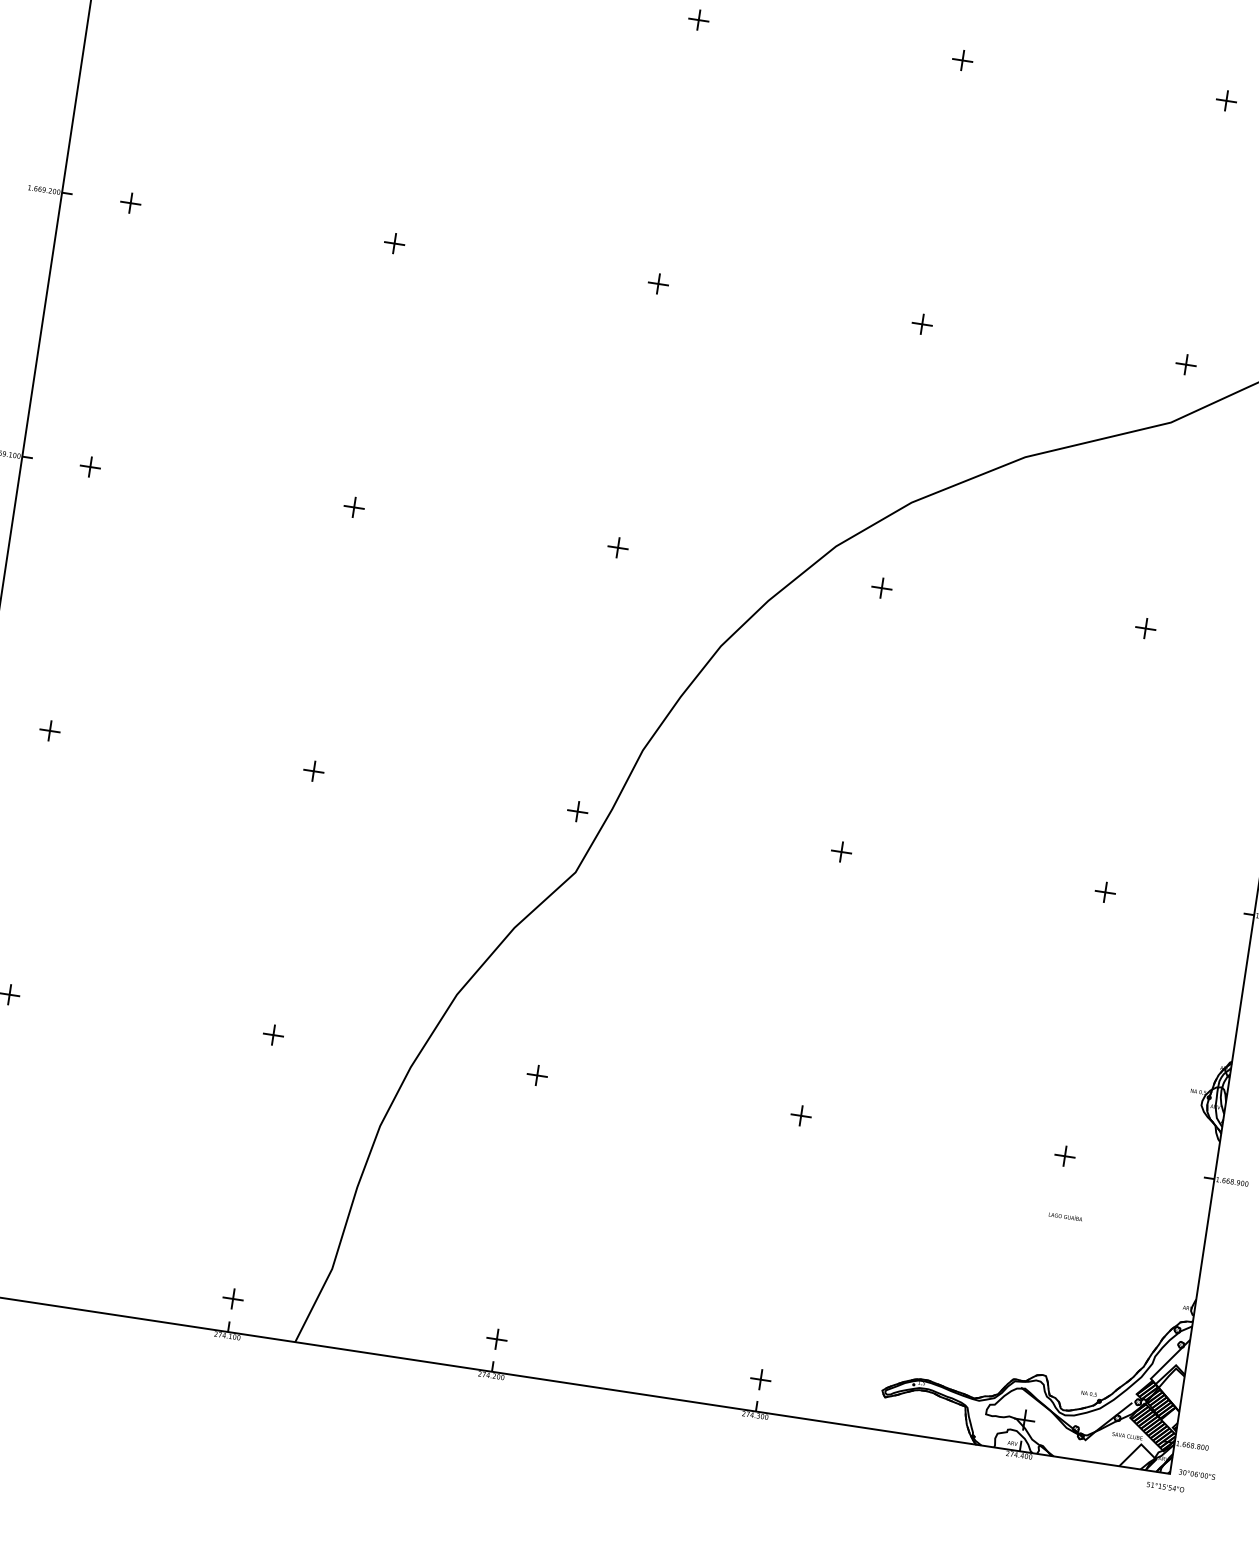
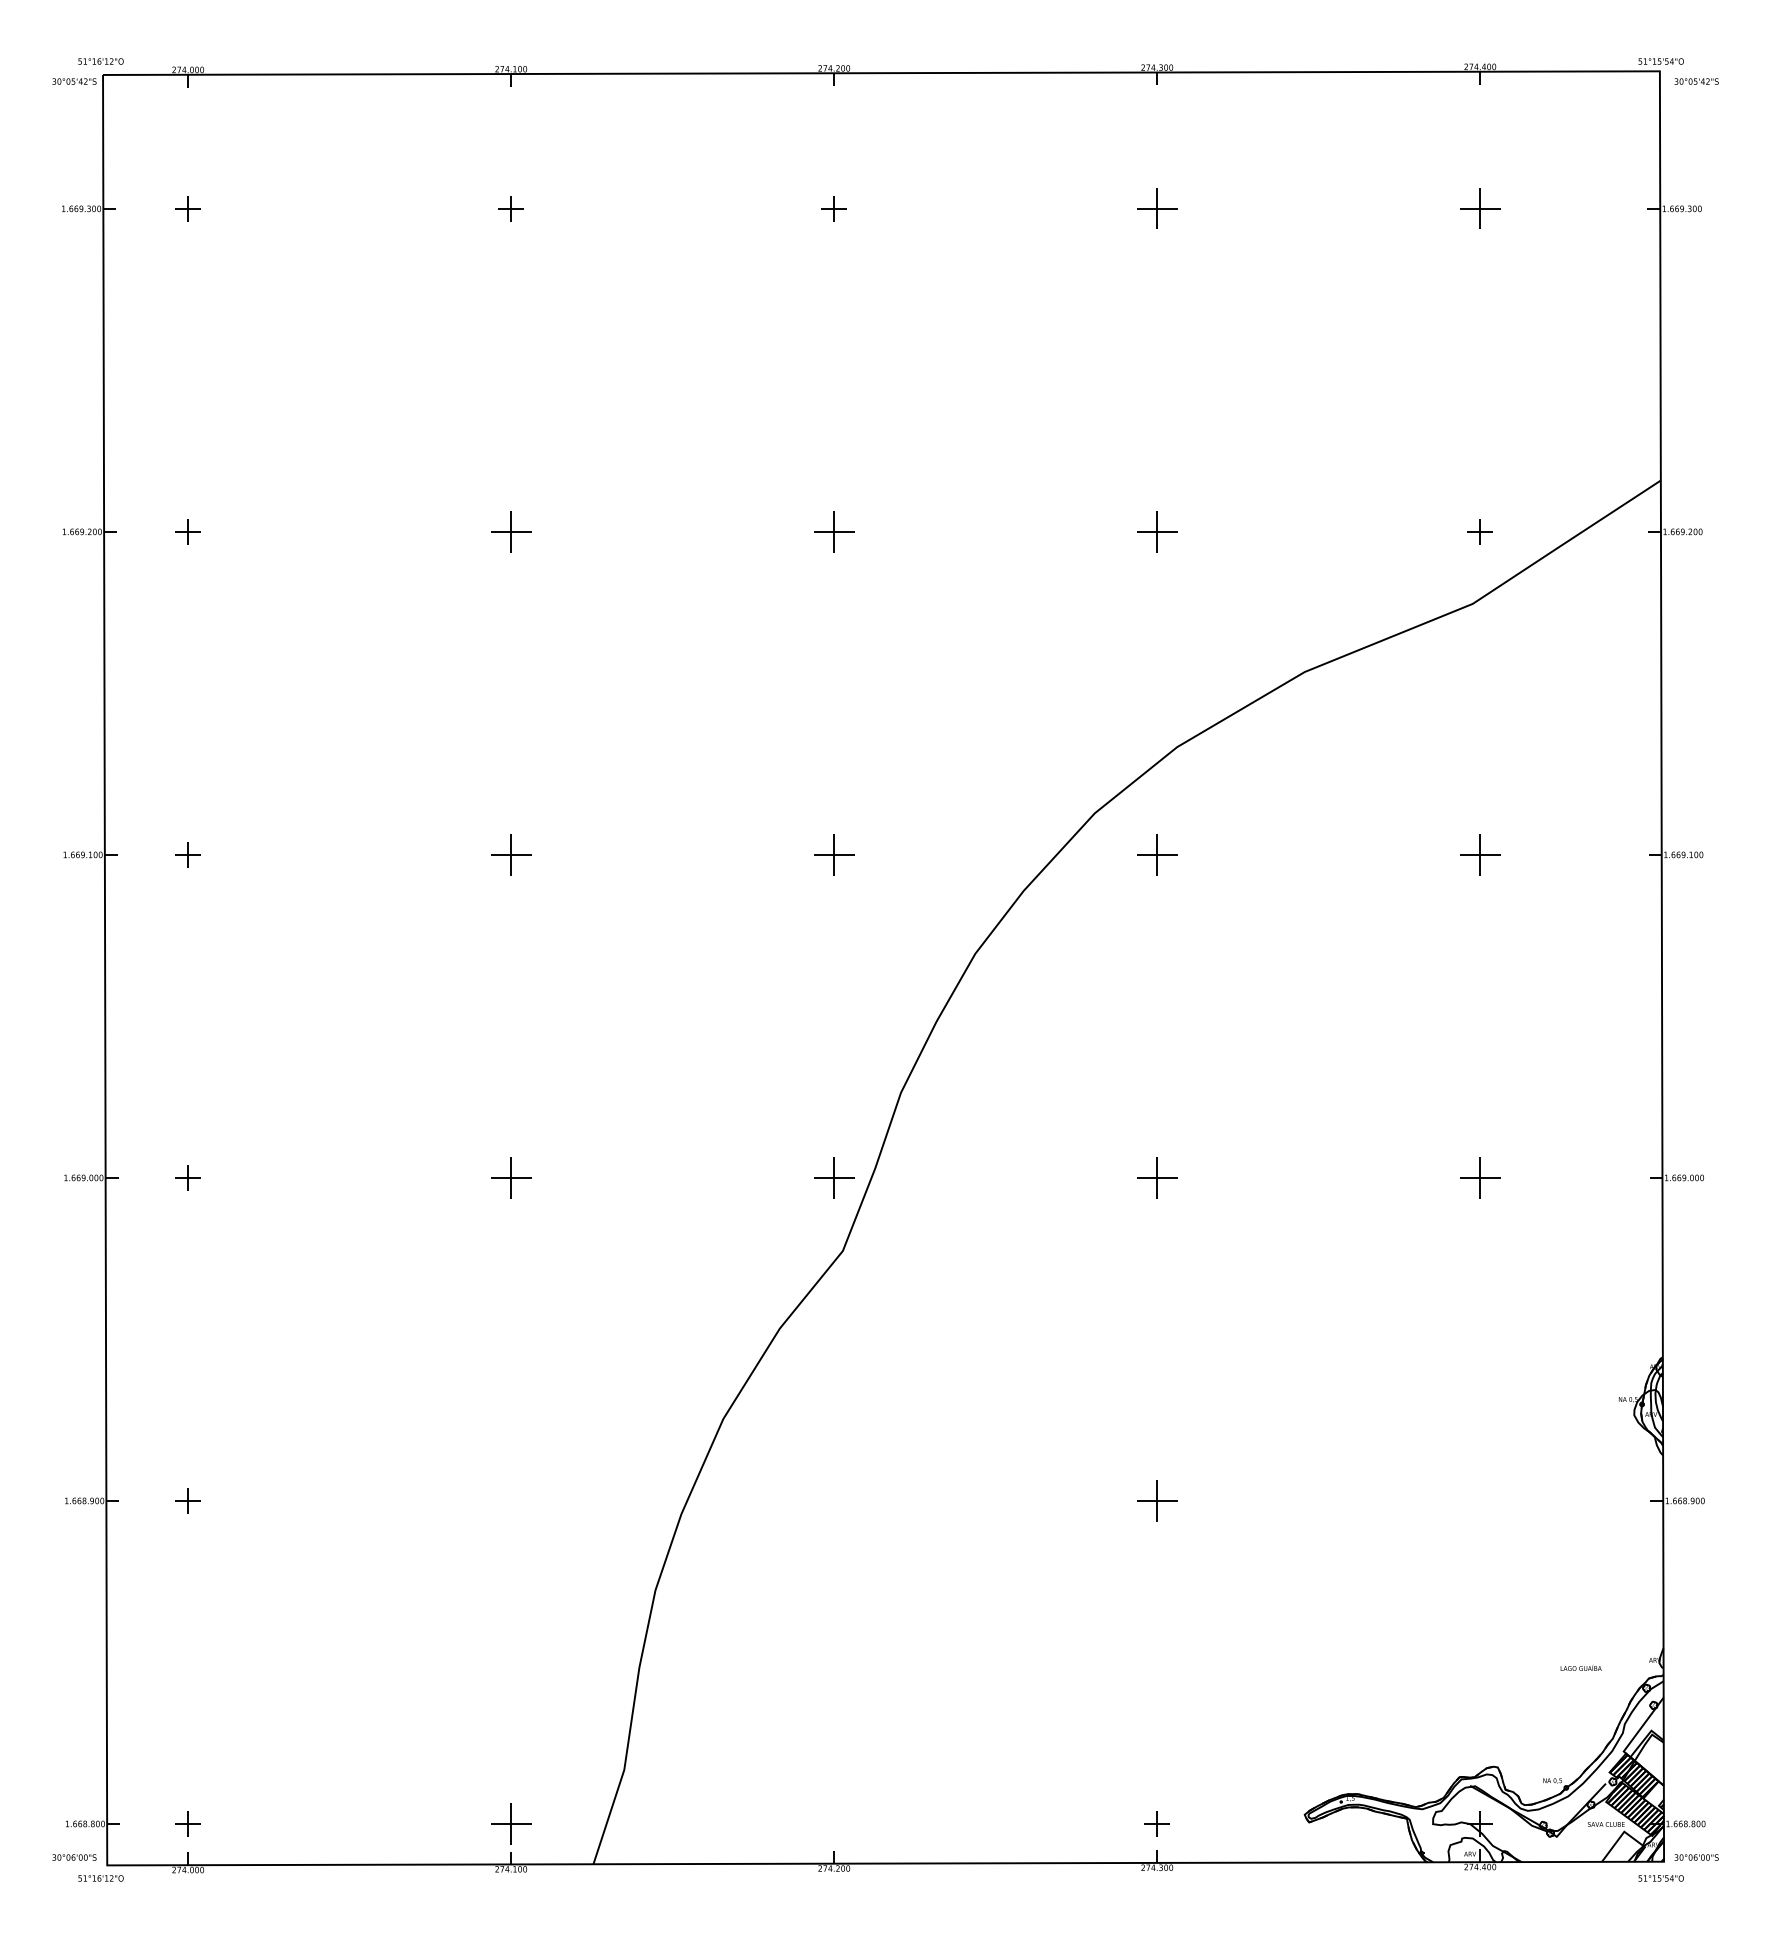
part: (962, 60) -> (1156, 208), size x1.6
part: (1225, 100) -> (1479, 208), size x1.6
part: (394, 243) -> (510, 531), size x1.6
part: (657, 283) -> (833, 531), size x1.6
part: (921, 323) -> (1156, 531), size x1.6
part: (353, 507) -> (510, 854), size x1.6
part: (617, 547) -> (833, 854), size x1.6
part: (881, 587) -> (1156, 854), size x1.6
part: (1145, 628) -> (1479, 854), size x1.6
part: (313, 770) -> (510, 1177), size x1.6
part: (577, 811) -> (833, 1177), size x1.6
part: (840, 851) -> (1156, 1177), size x1.6
part: (1104, 891) -> (1479, 1177), size x1.6
part: (272, 1034) -> (510, 1500), removed
part: (536, 1075) -> (833, 1500), removed
part: (800, 1115) -> (1156, 1500), size x1.6
part: (1064, 1155) -> (1479, 1500), removed
text: (1065, 1216) -> (1580, 1667), moved
part: (232, 1298) -> (510, 1823), size x1.6
part: (496, 1338) -> (833, 1823), removed

